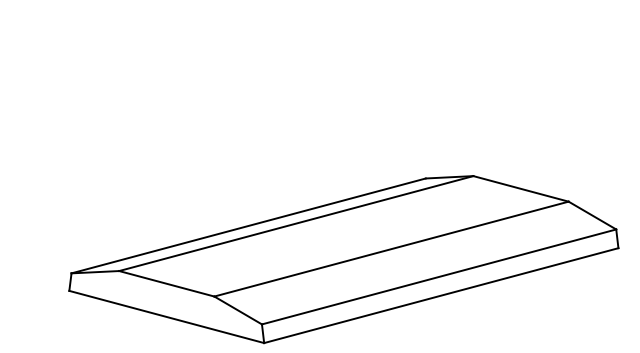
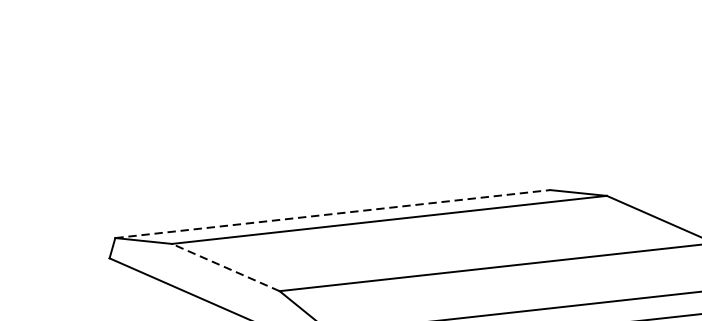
line: (249, 225) -> (333, 213), solid -> dashed
line: (166, 283) -> (225, 267), solid -> dashed

